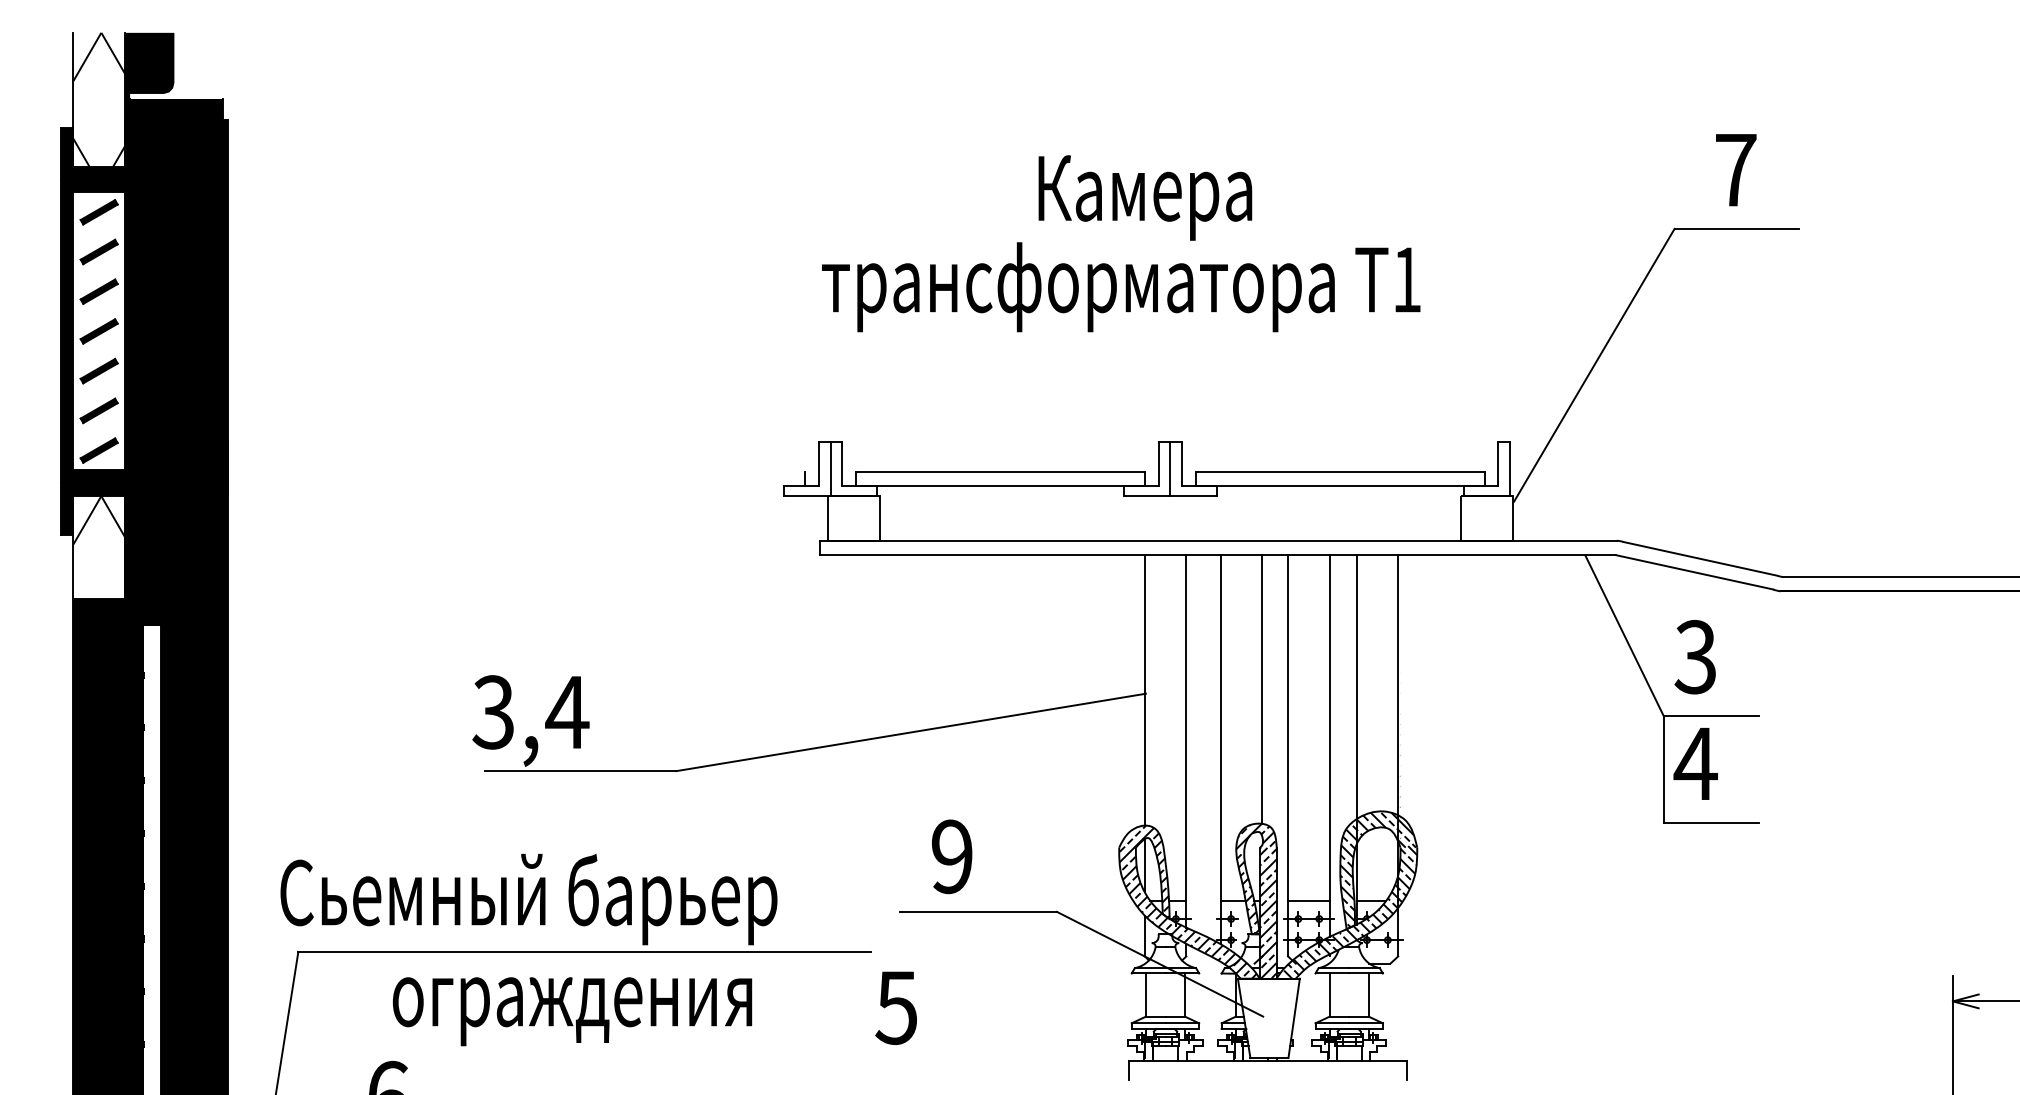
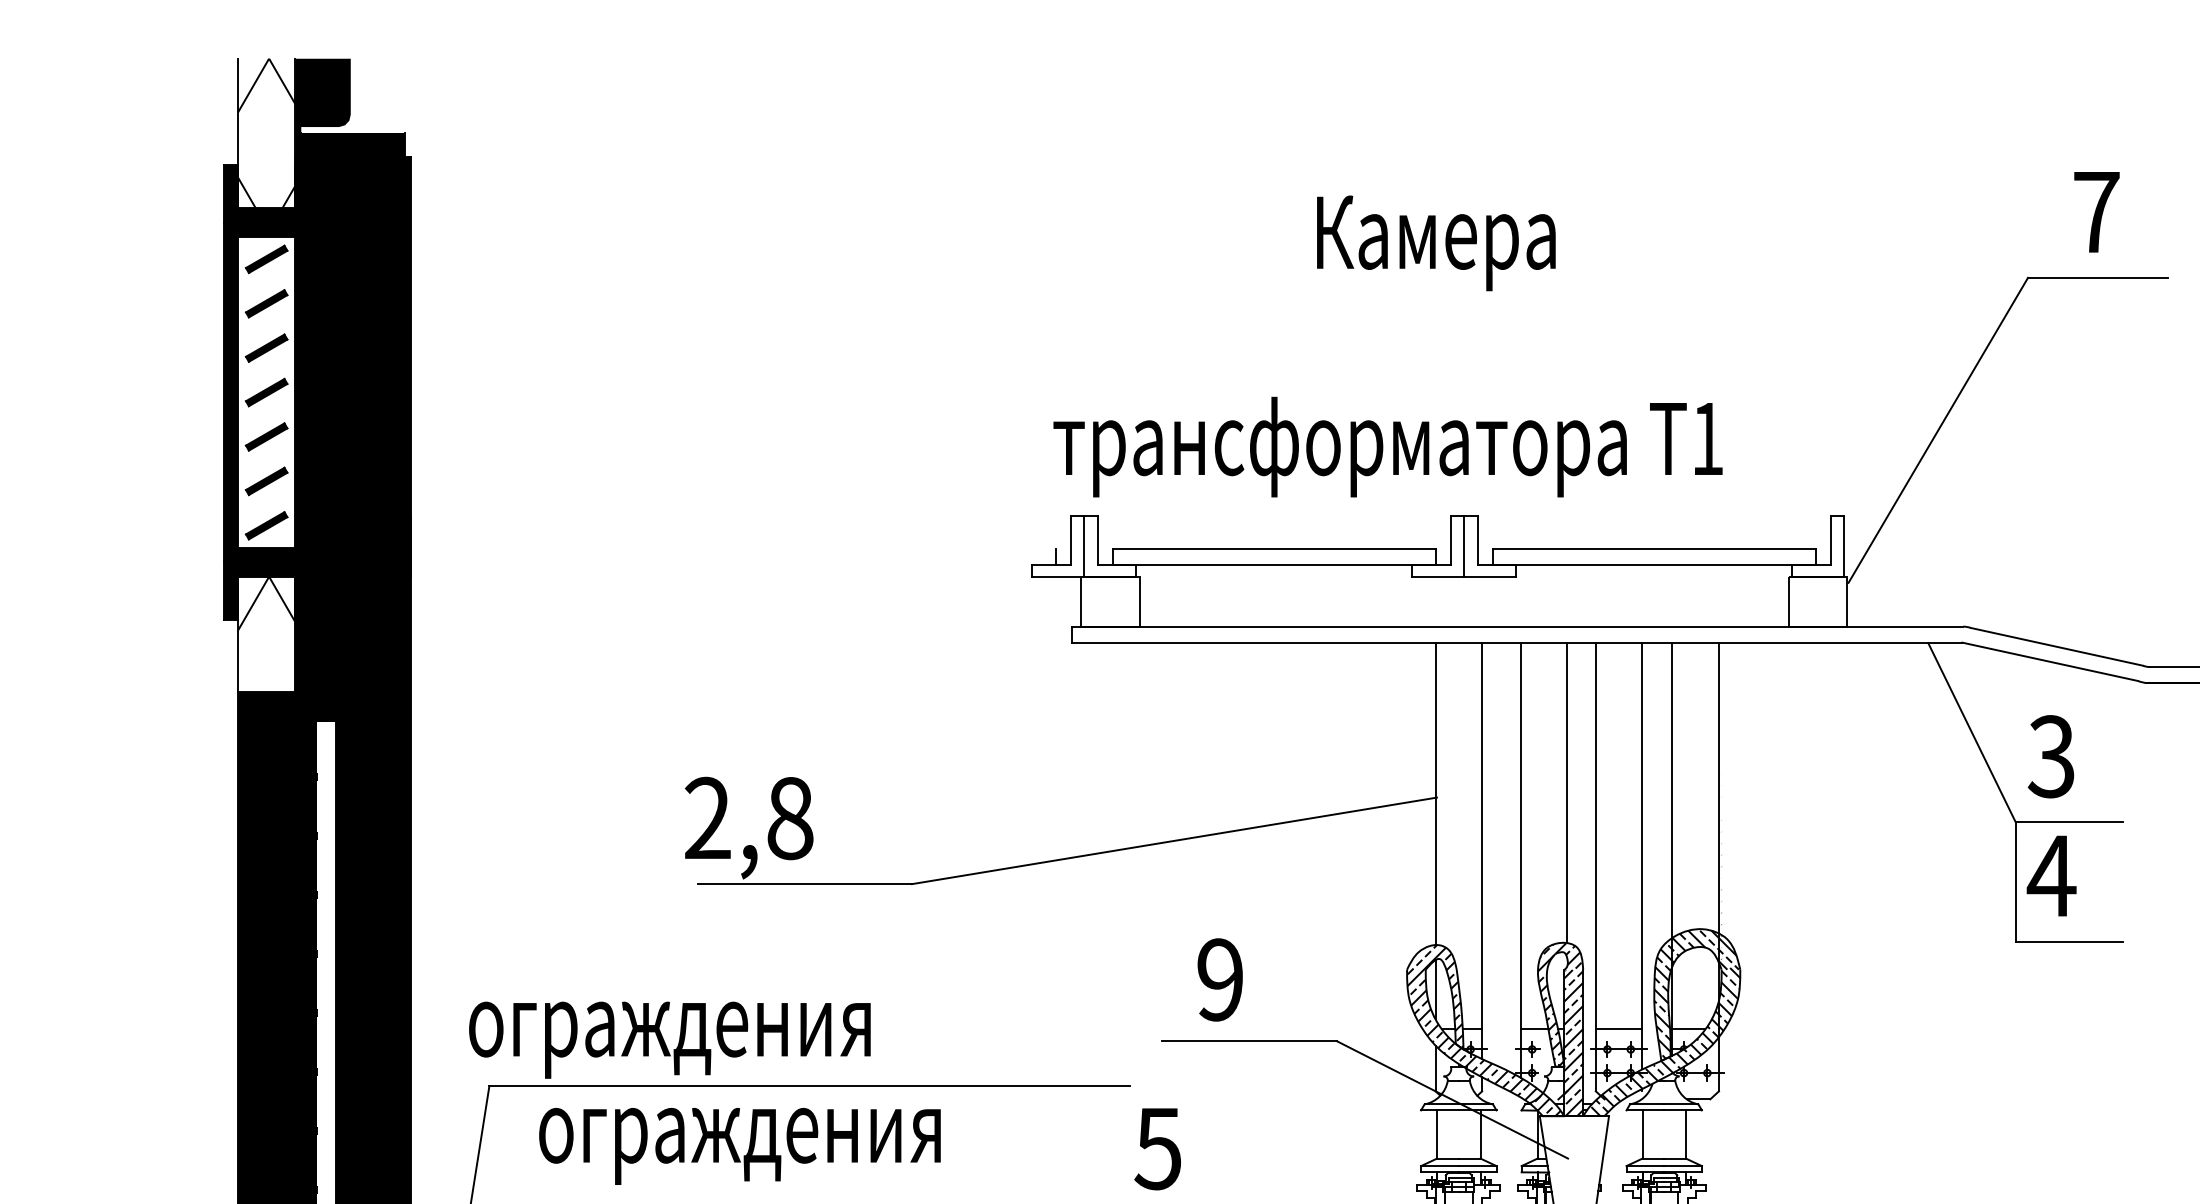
text: (1121, 287) -> (1388, 447), moved
text: (530, 712) -> (748, 818), 3,4 -> 2,8
text: (528, 899) -> (746, 1027), Сьемный барьер -> ограждения
text: (572, 1011) -> (739, 1146), moved

